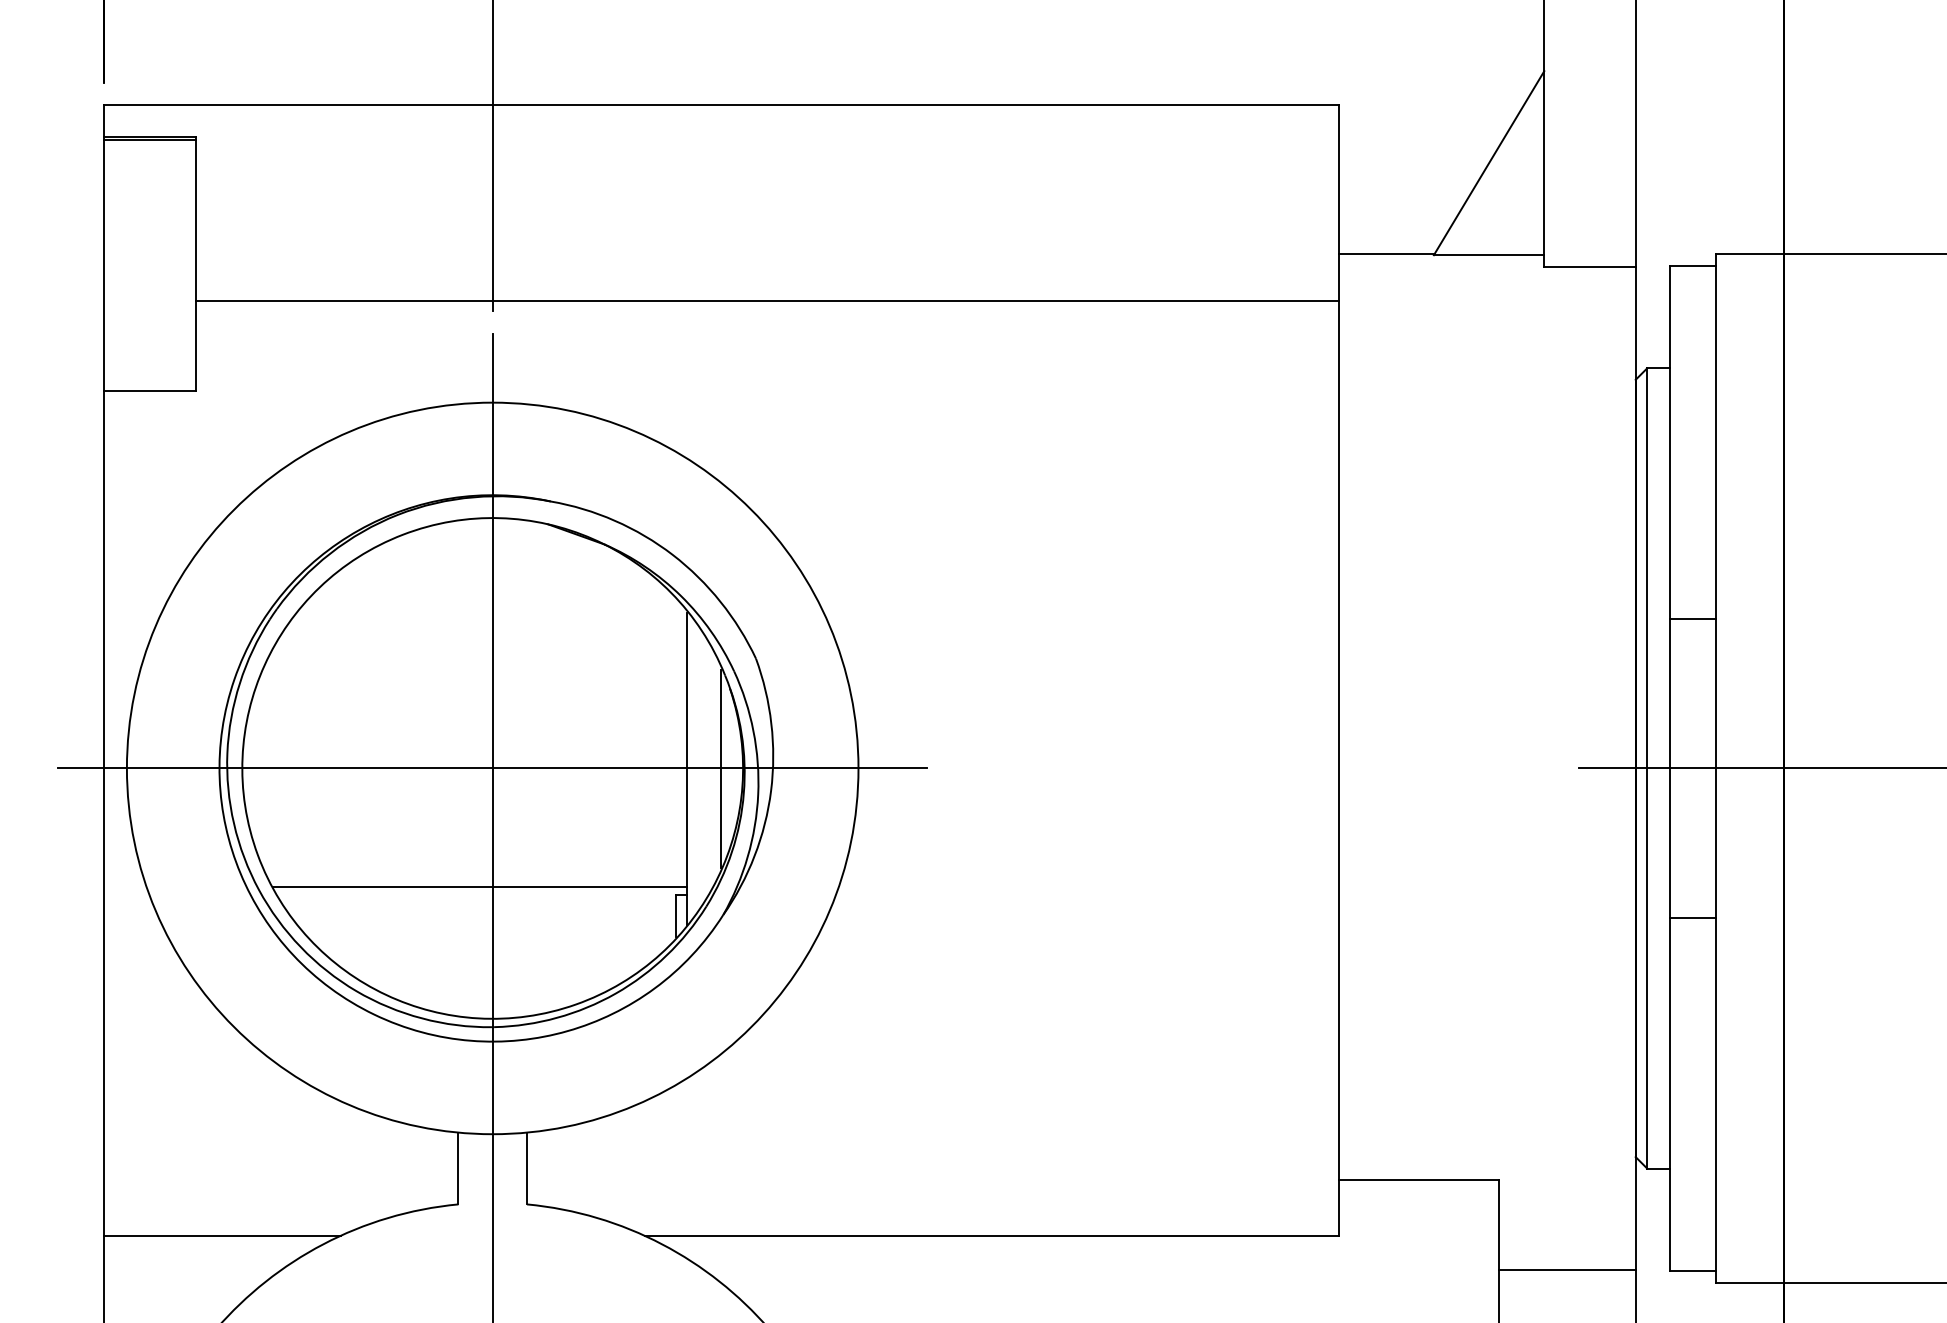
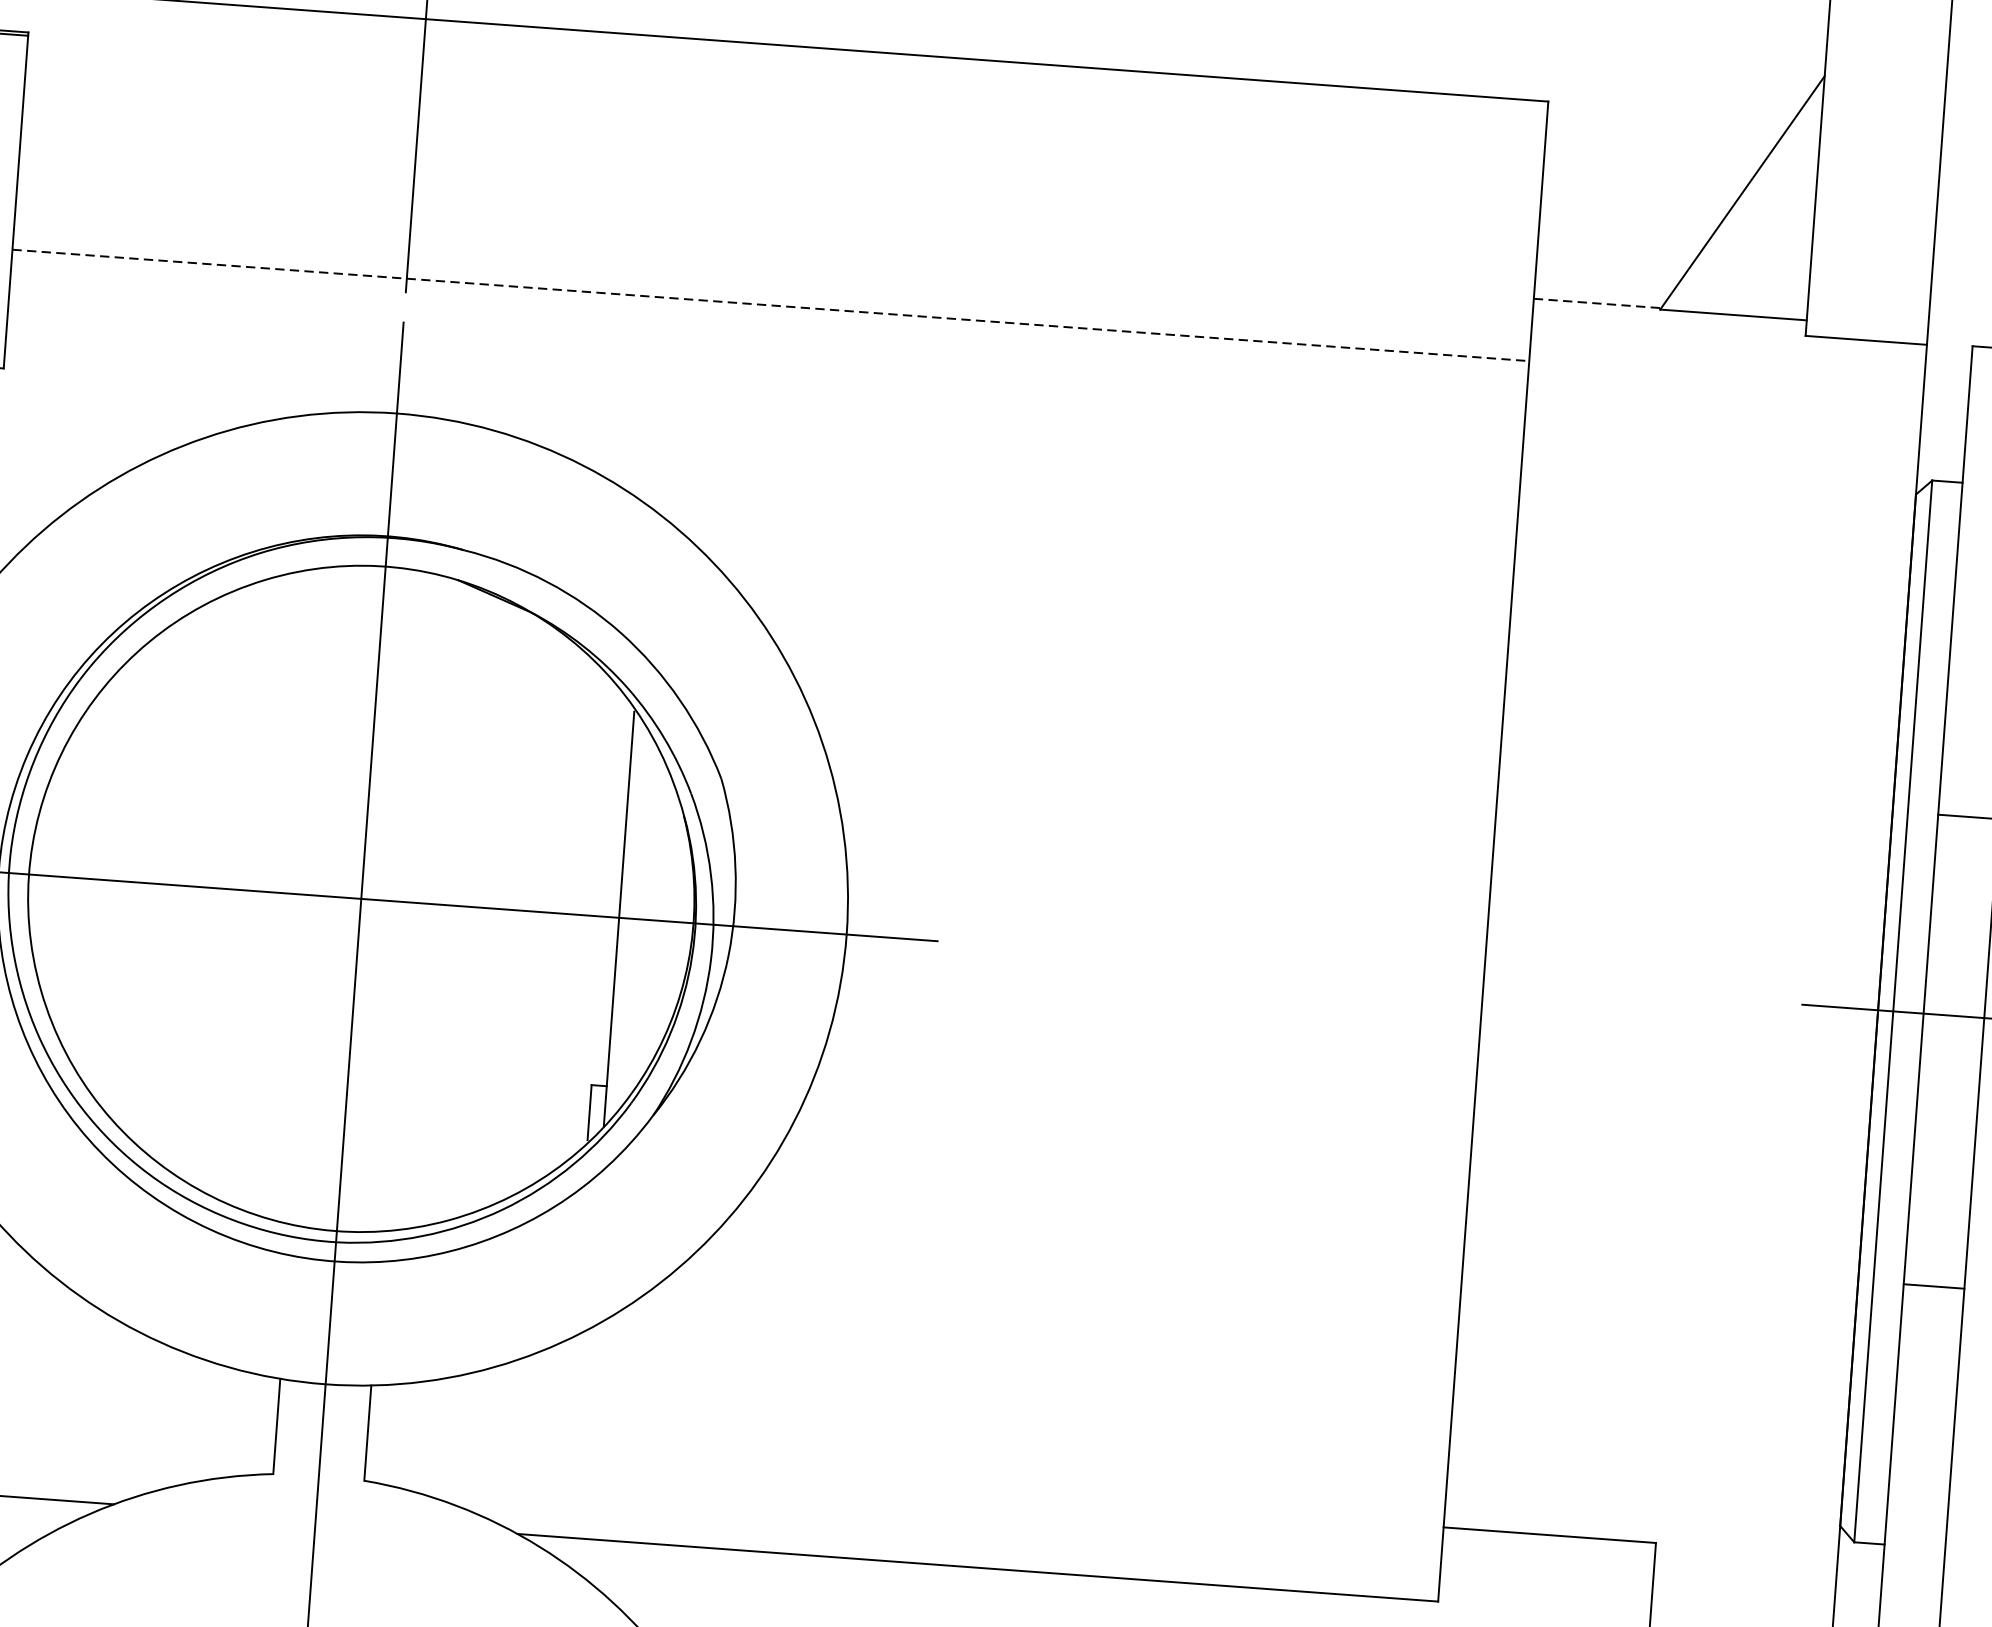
line: (1387, 254) -> (1598, 304), solid -> dashed
line: (767, 301) -> (771, 306), solid -> dashed
line: (721, 768) -> (664, 921), removed
line: (479, 887) -> (332, 1055), removed
line: (1692, 918) -> (1933, 1286), moved

